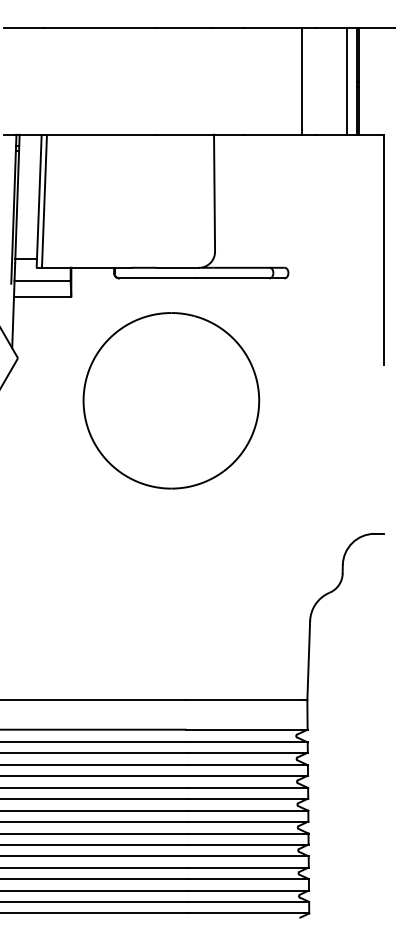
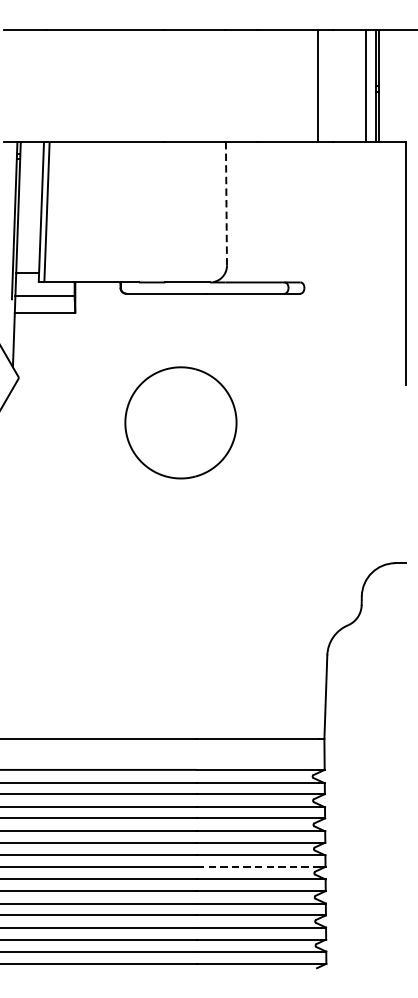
line: (214, 192) -> (226, 202), solid -> dashed
part: (171, 400) -> (181, 422), size x0.6
line: (245, 821) -> (259, 866), solid -> dashed

